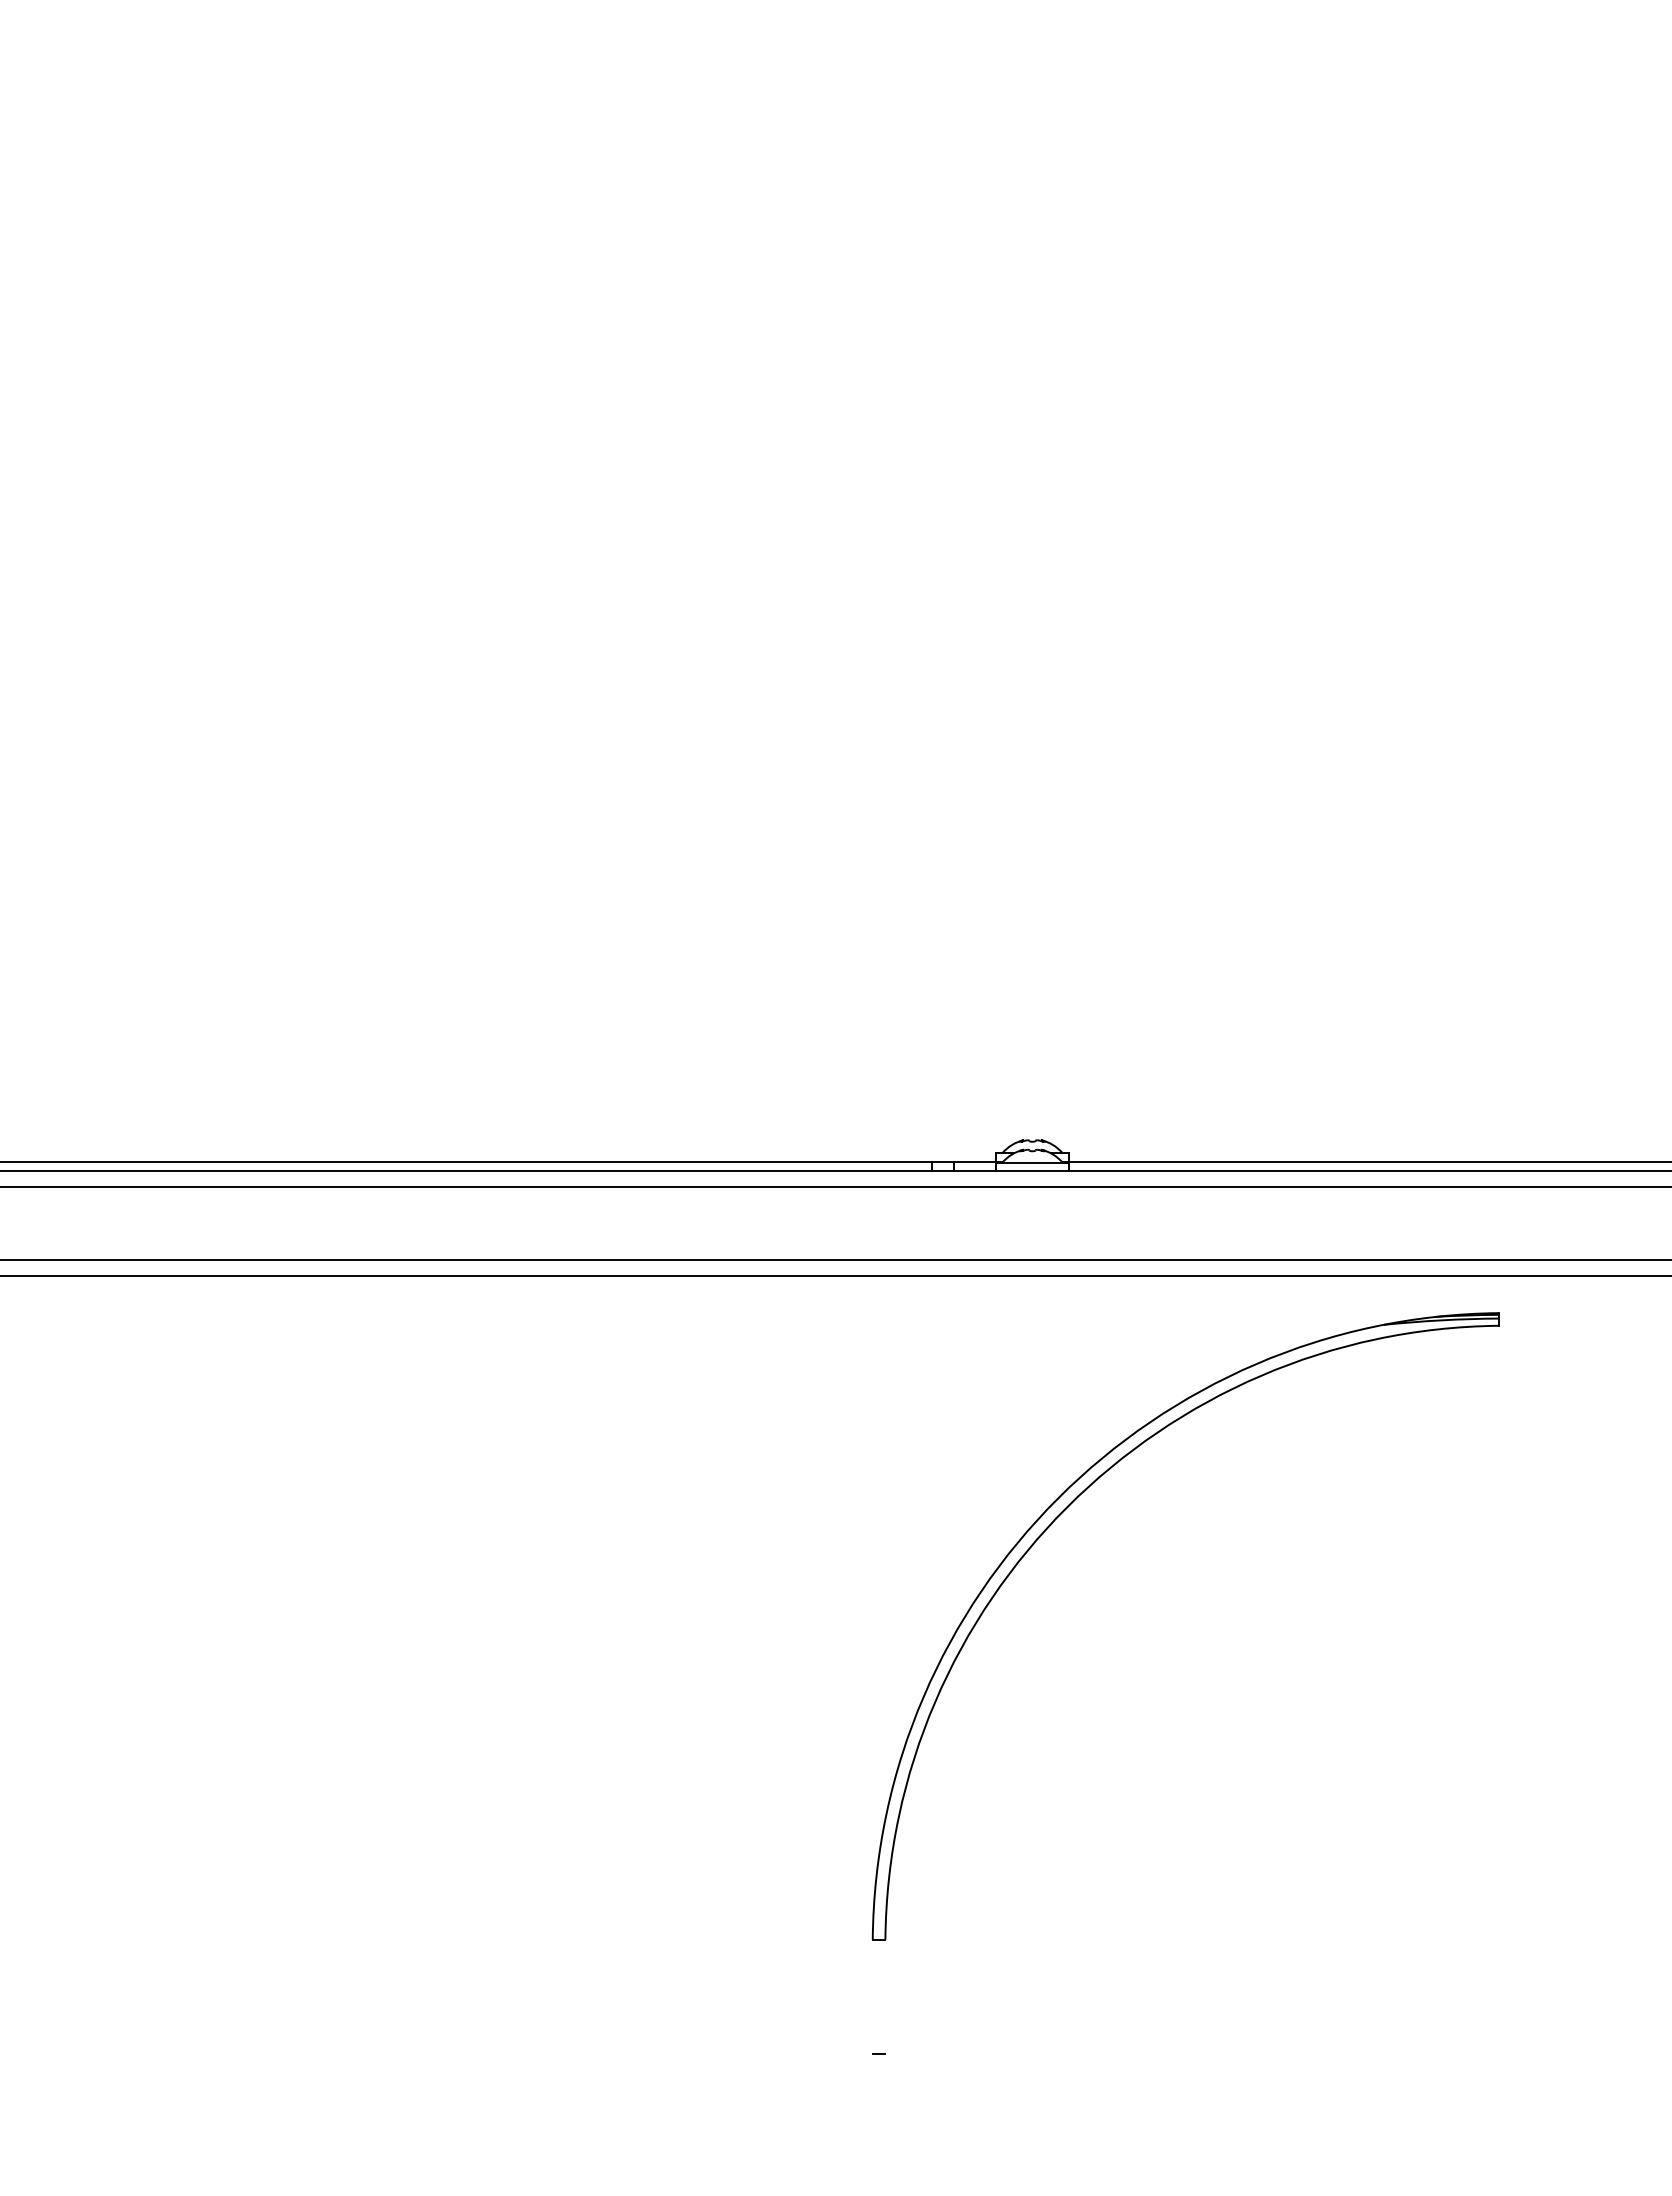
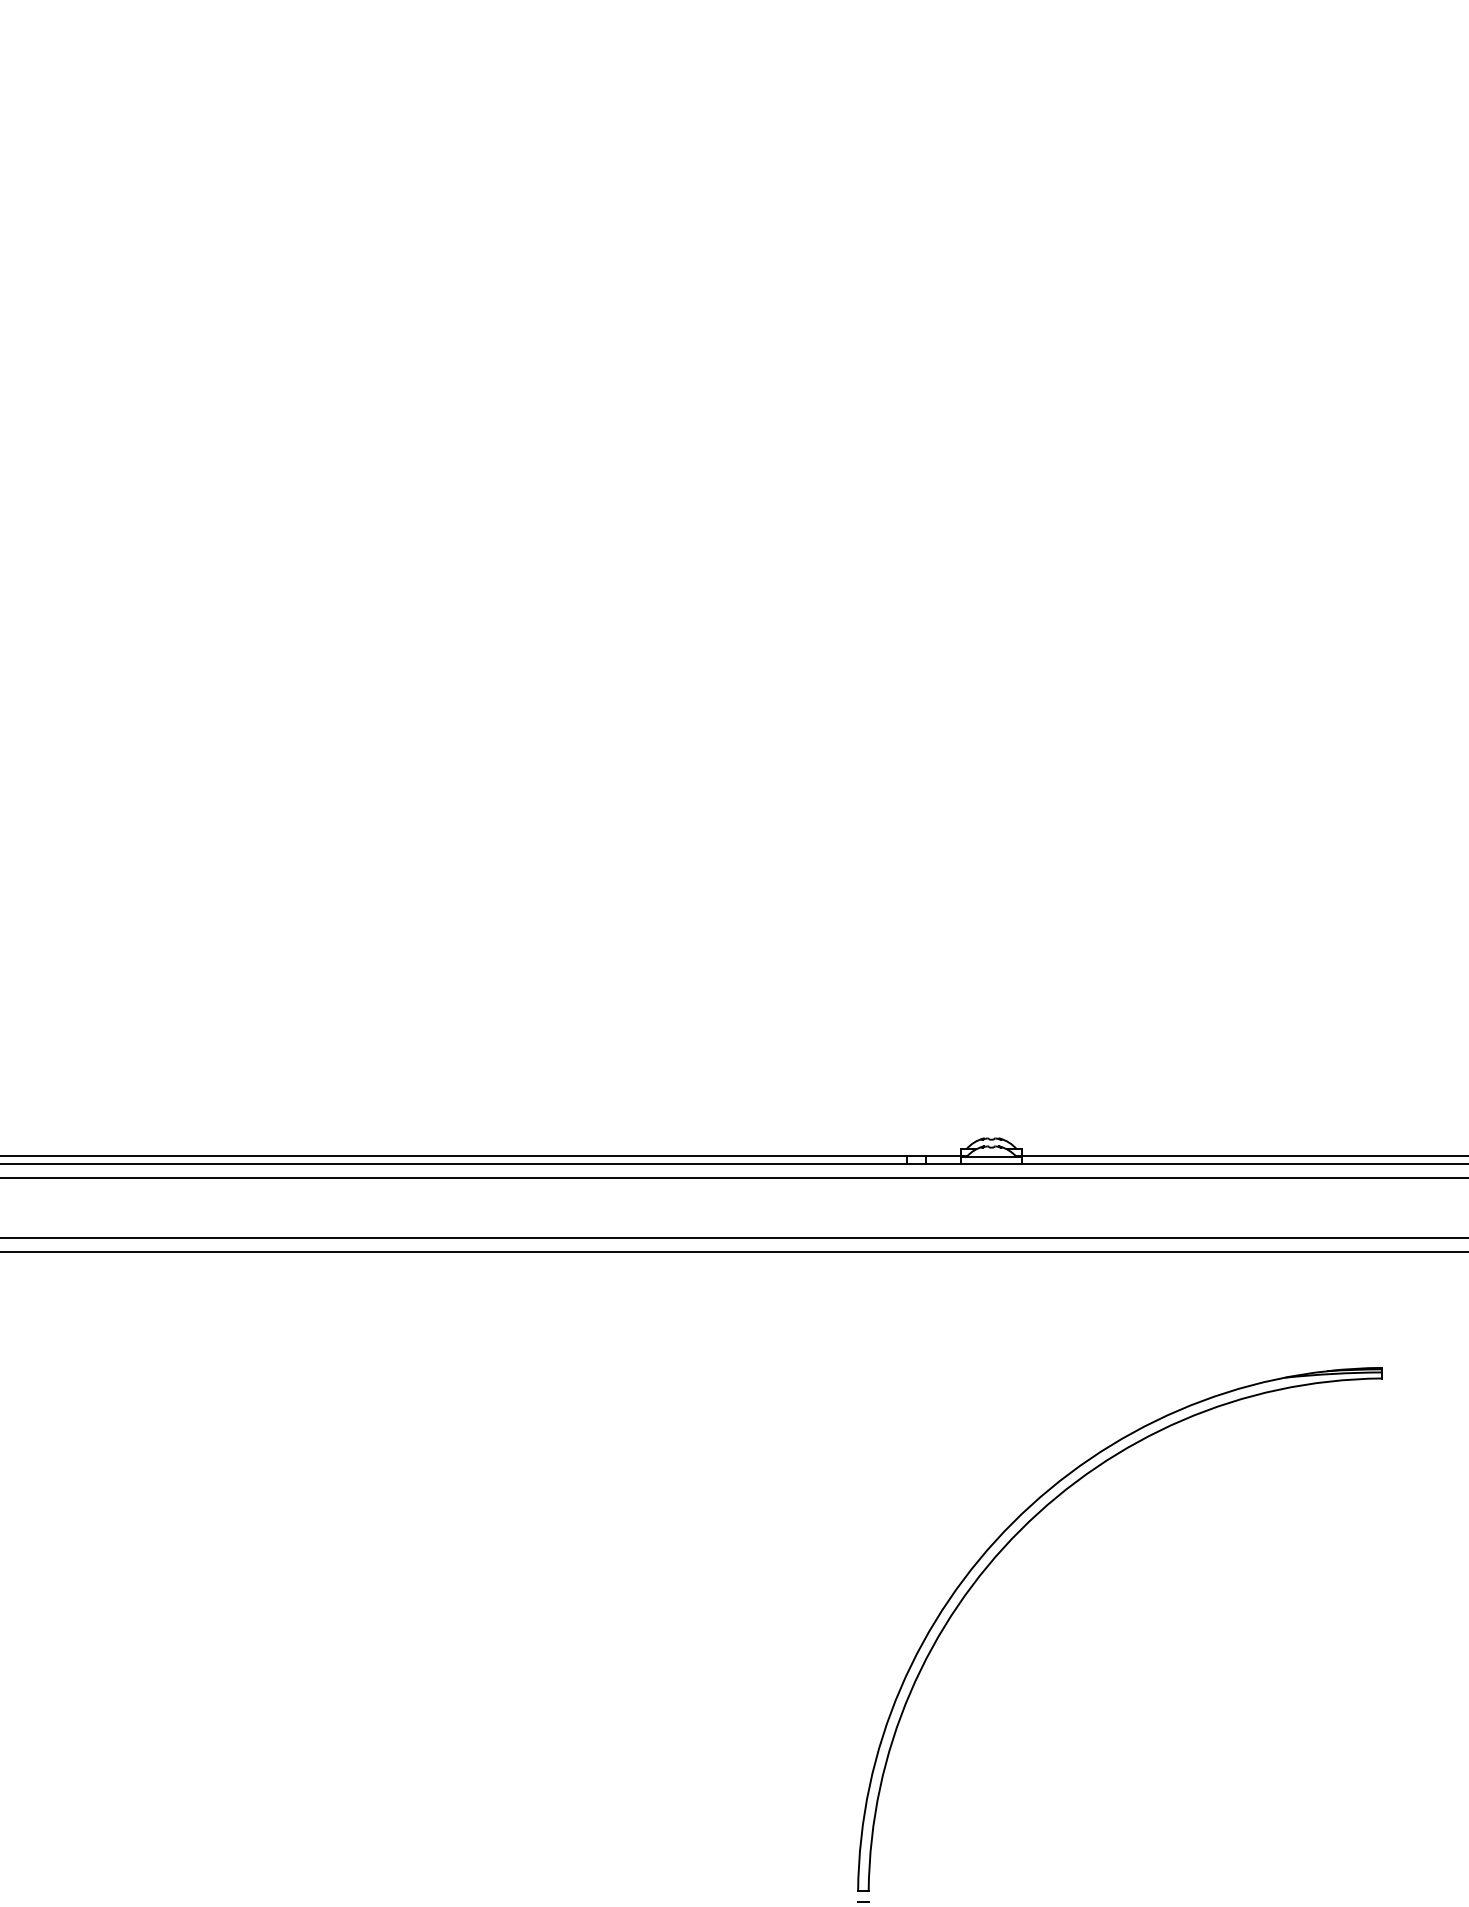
part: (1068, 1507) -> (1021, 1530), moved

